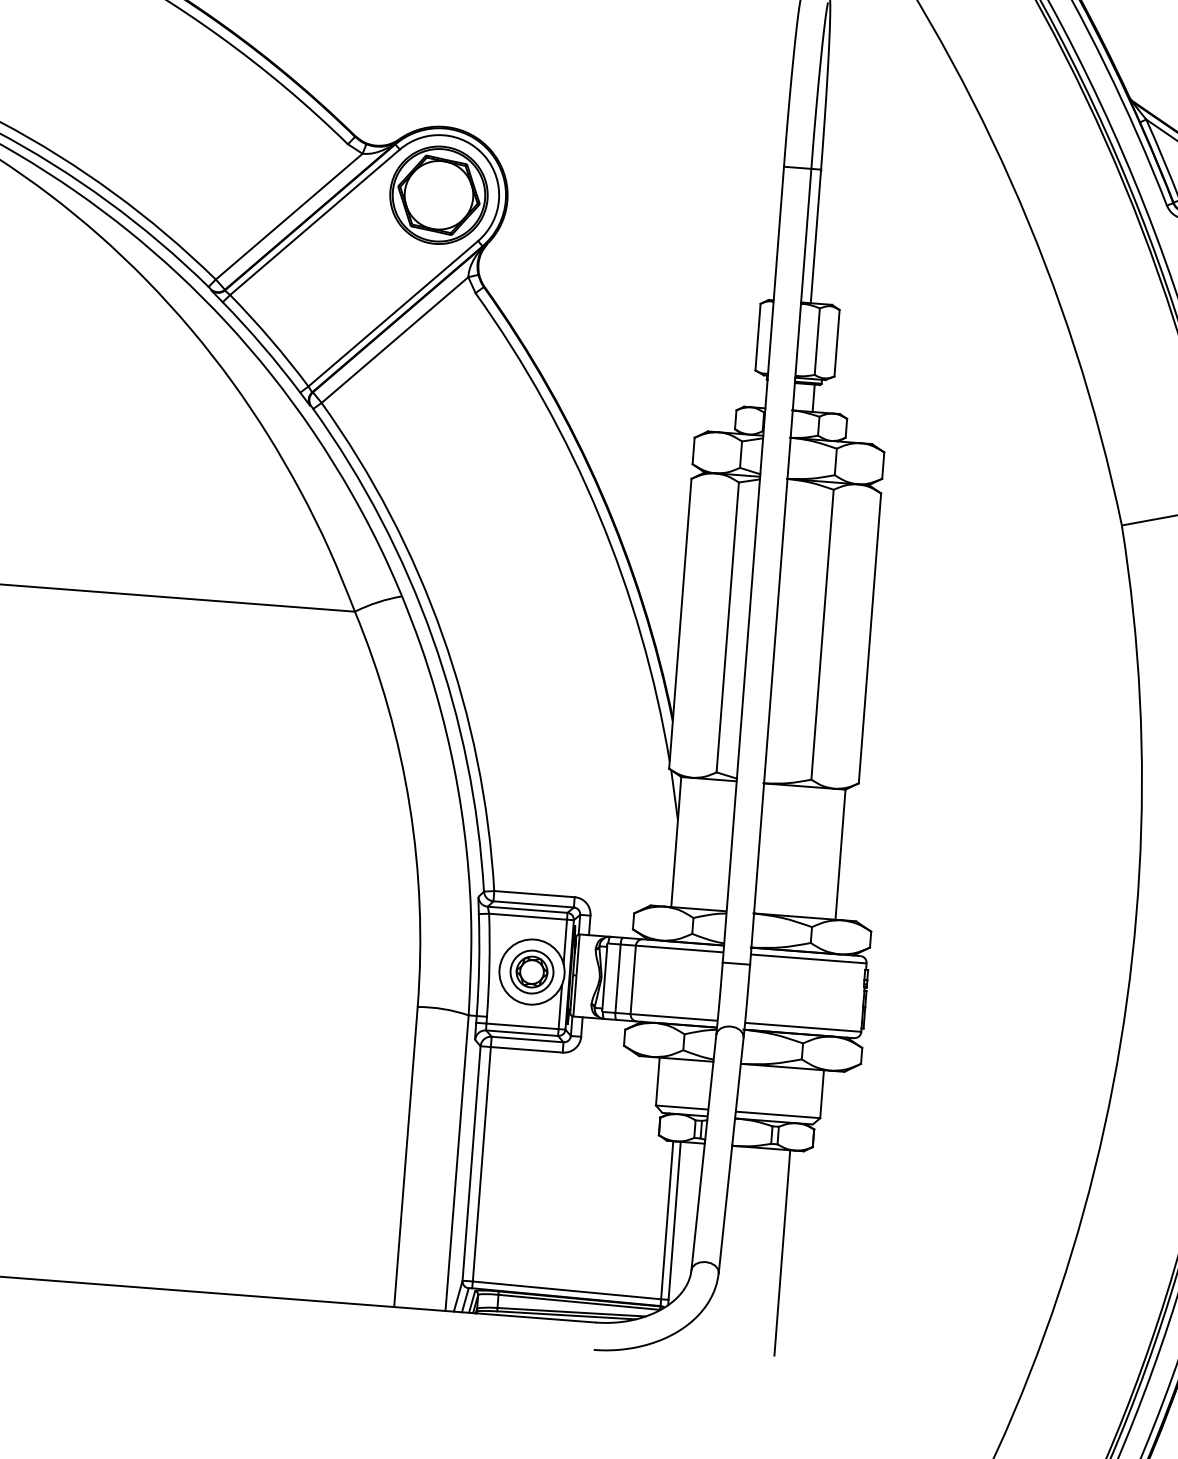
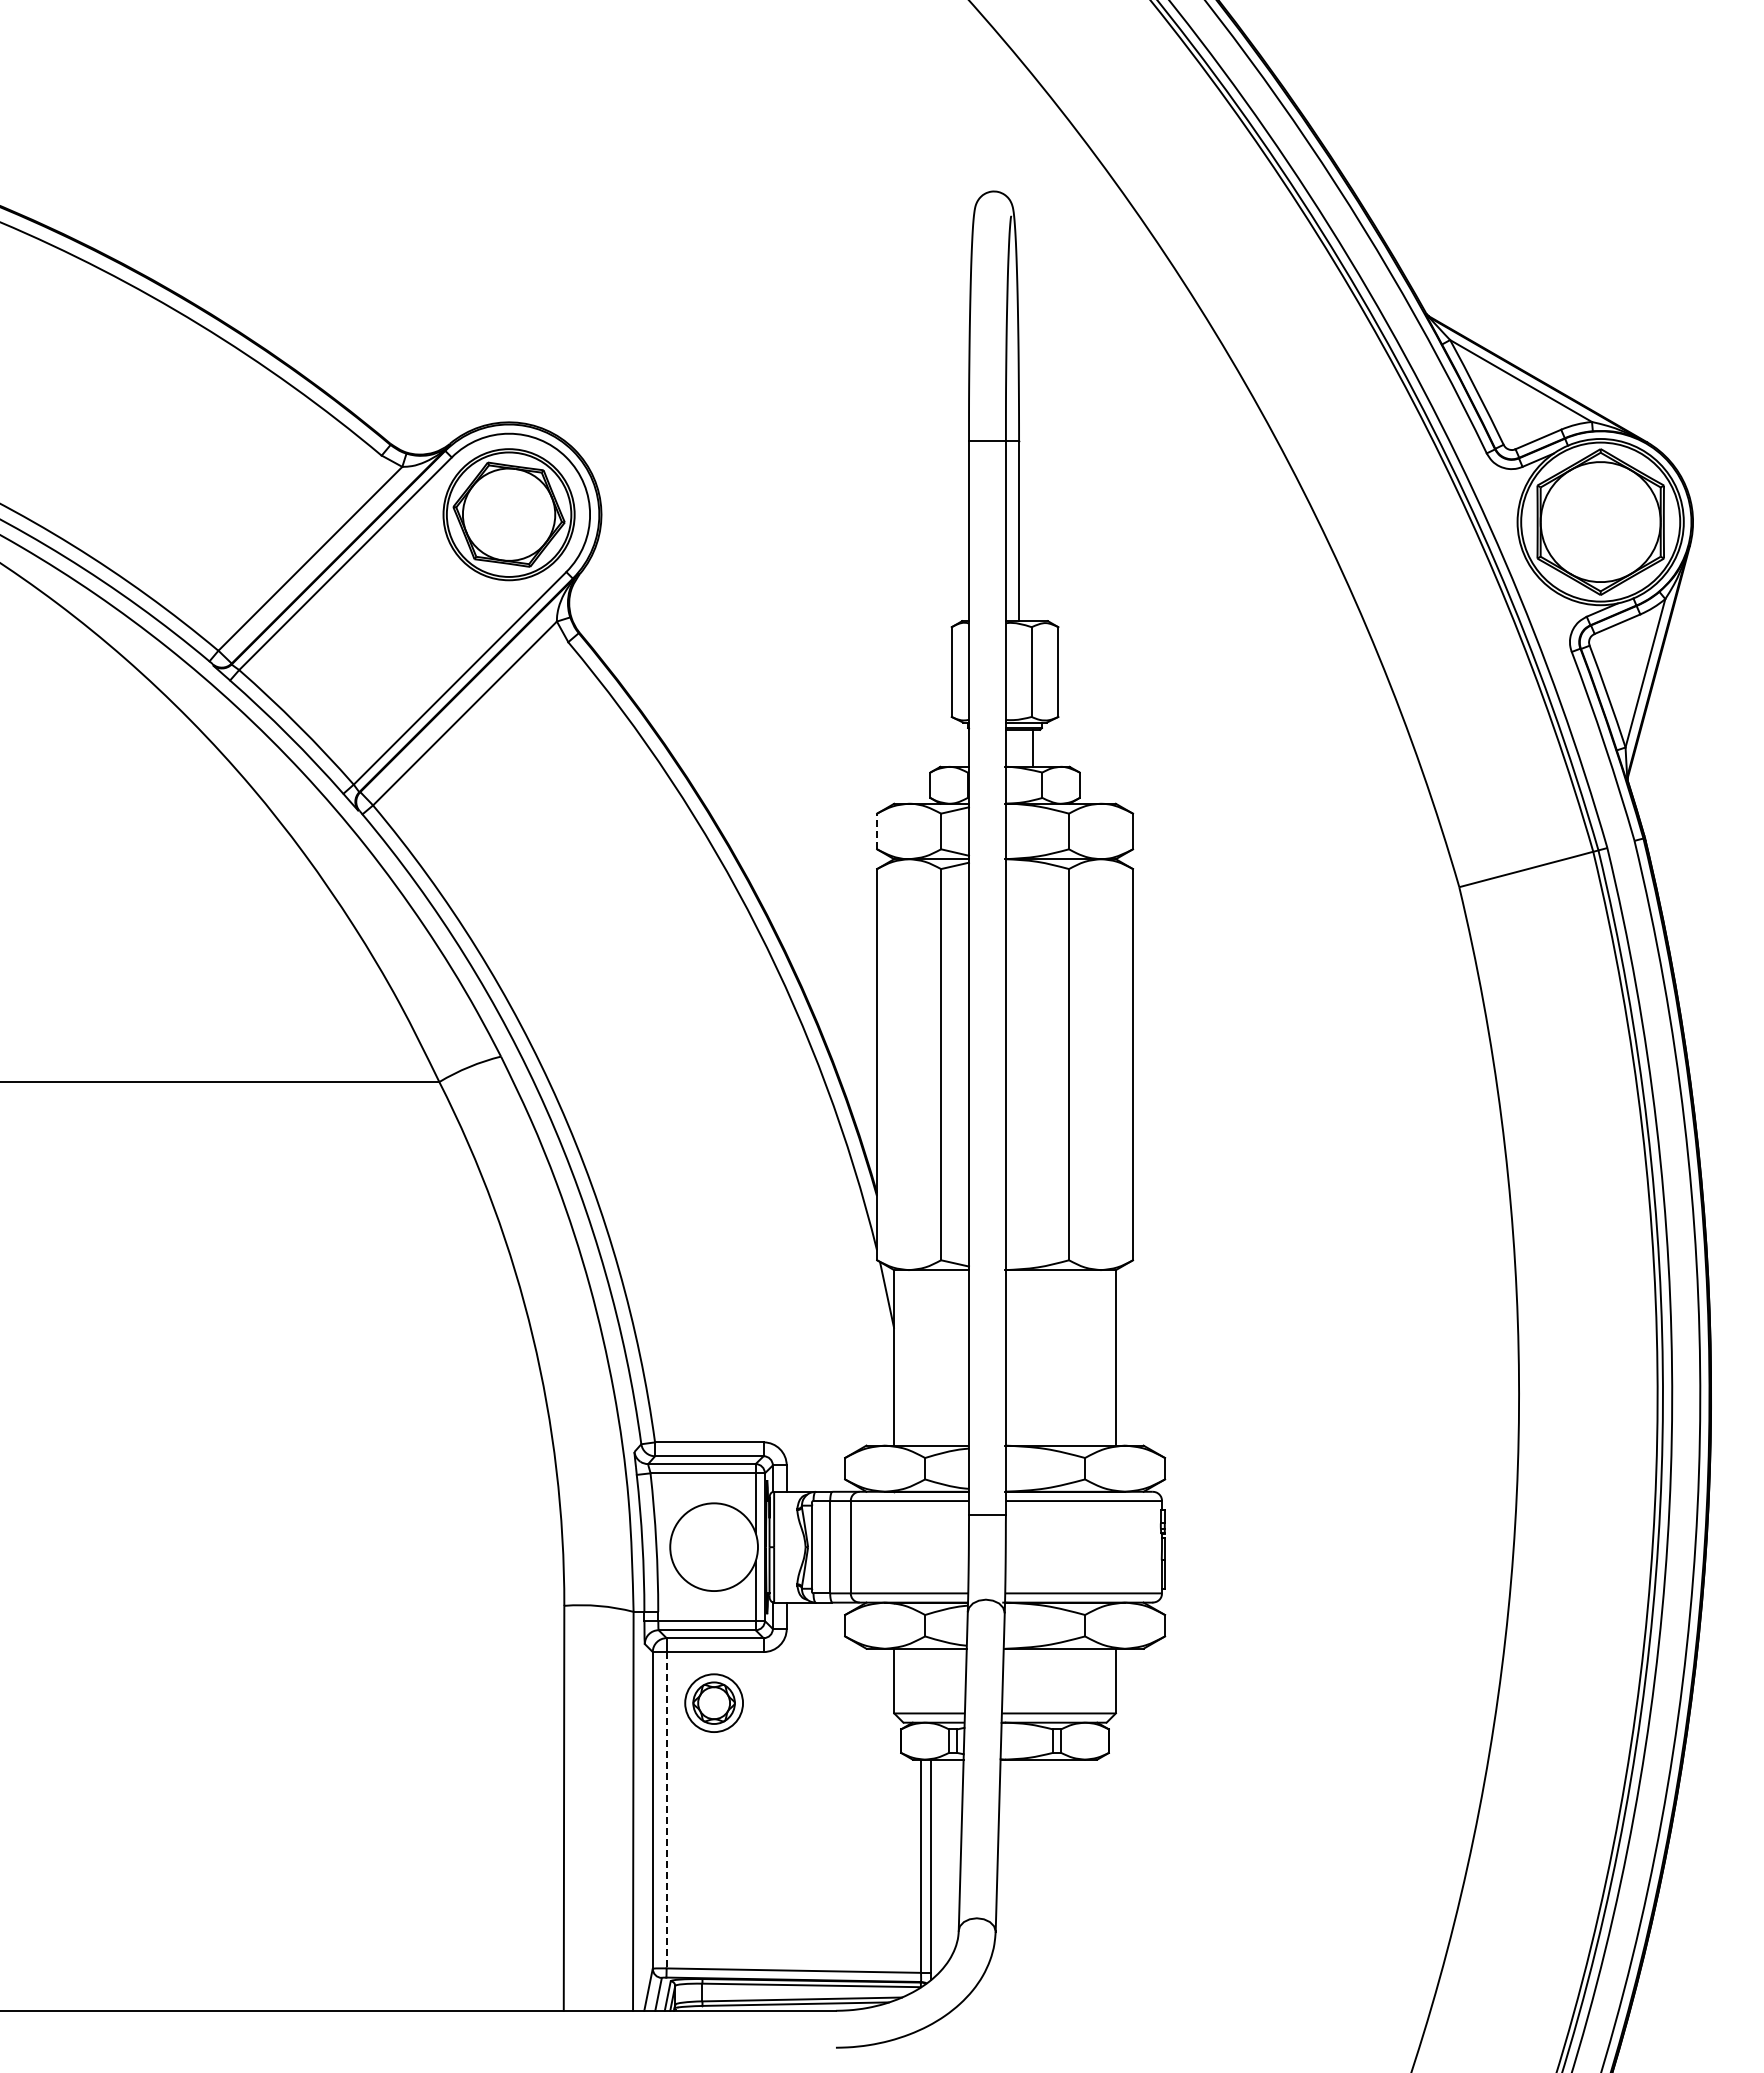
line: (693, 451) -> (877, 831), solid -> dashed
part: (531, 971) -> (713, 1702), moved
line: (481, 1164) -> (666, 1810), solid -> dashed
line: (782, 1252) -> (1078, 1897), removed

